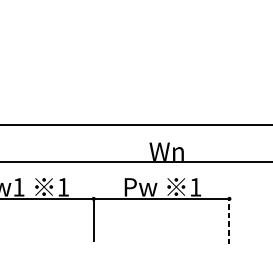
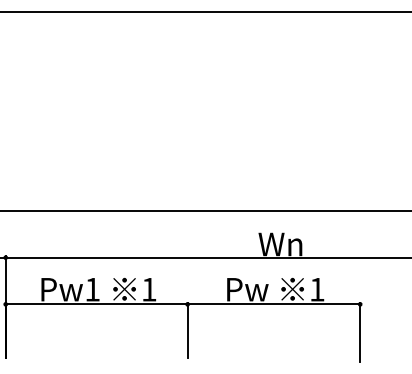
line: (229, 221) -> (360, 332), dashed -> solid

